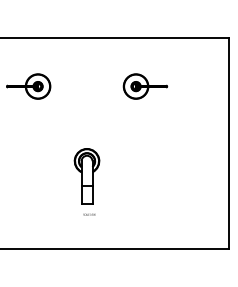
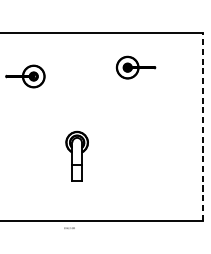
part: (145, 86) -> (136, 67), moved
line: (228, 143) -> (202, 127), solid -> dashed
text: (89, 214) -> (69, 228), moved

